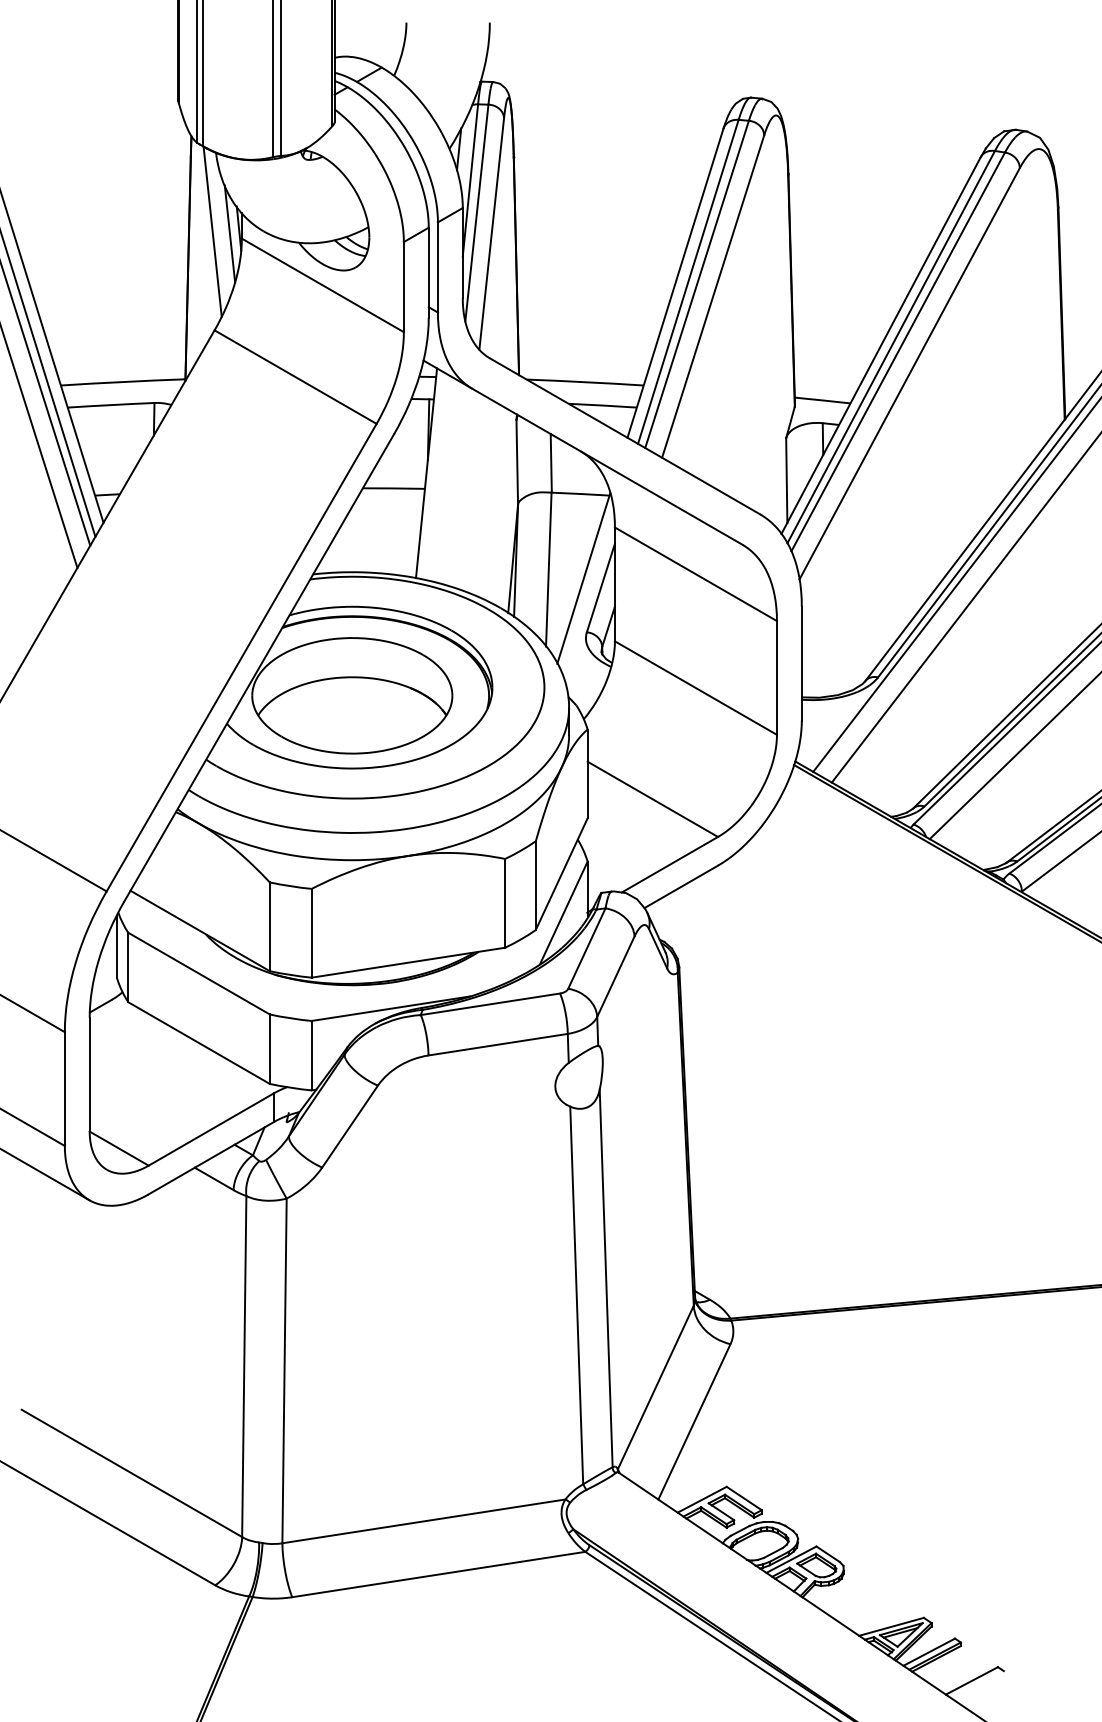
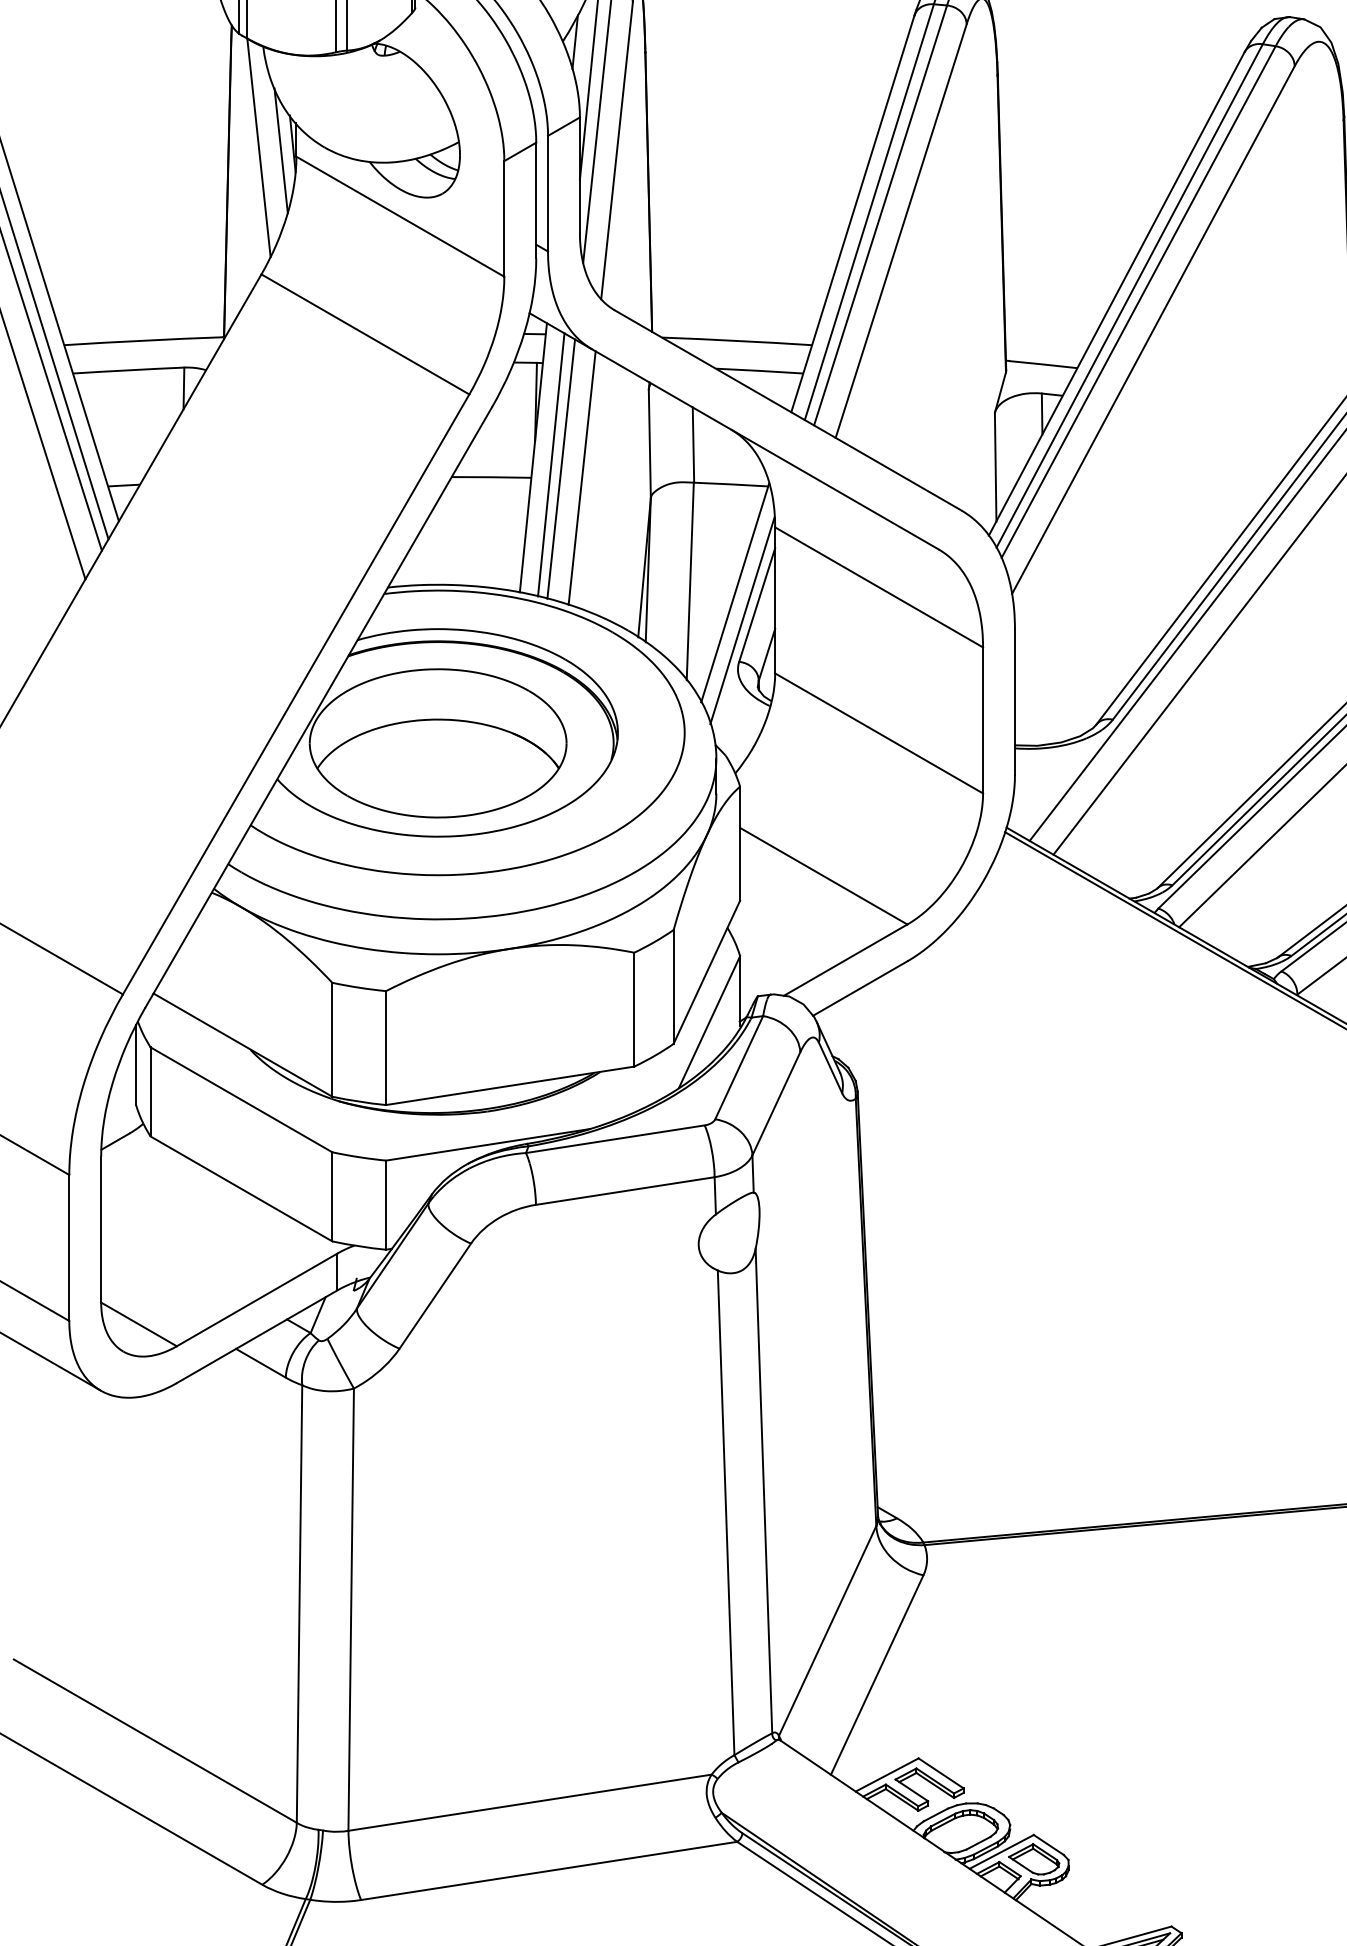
line: (440, 478) -> (551, 464), added
line: (447, 482) -> (560, 469), added
line: (464, 488) -> (582, 477), added
line: (589, 600) -> (742, 621), added

